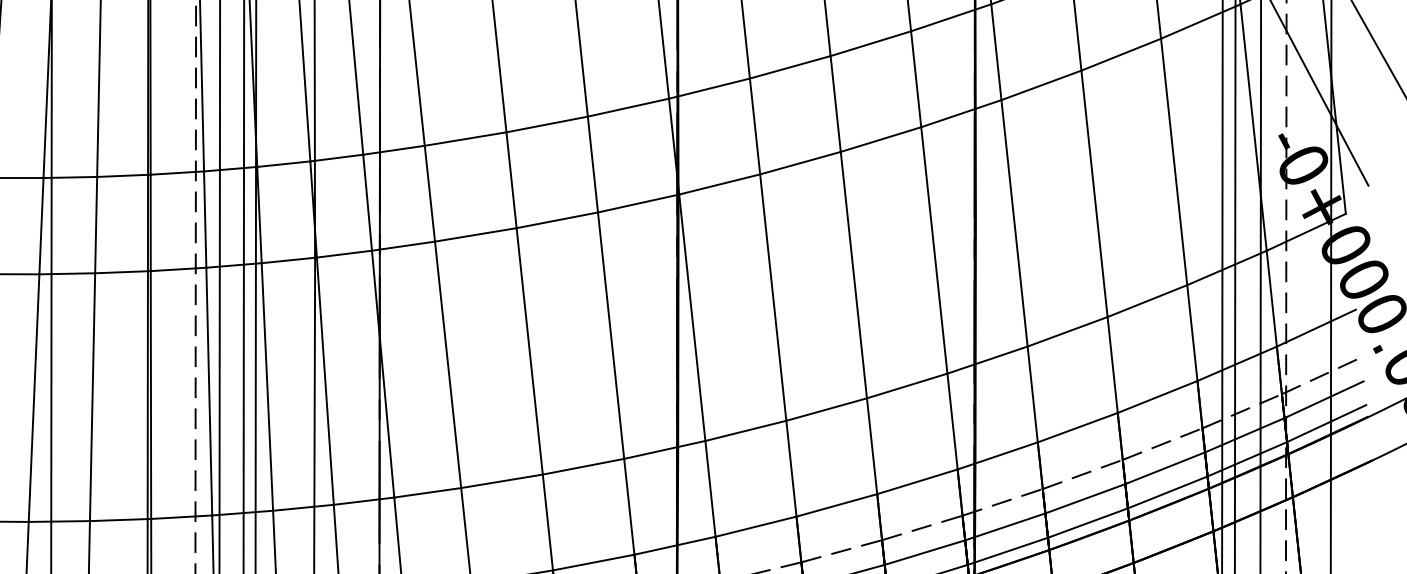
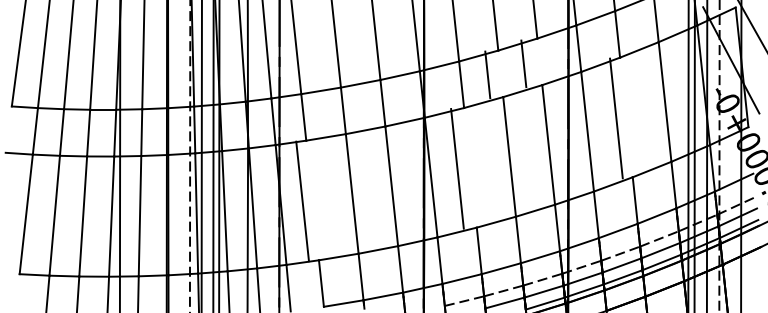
line: (915, 78) -> (523, 63), moved
line: (835, 103) -> (487, 74), moved
line: (1094, 193) -> (616, 118), moved
line: (773, 296) -> (457, 168), moved
line: (447, 364) -> (302, 201), moved

